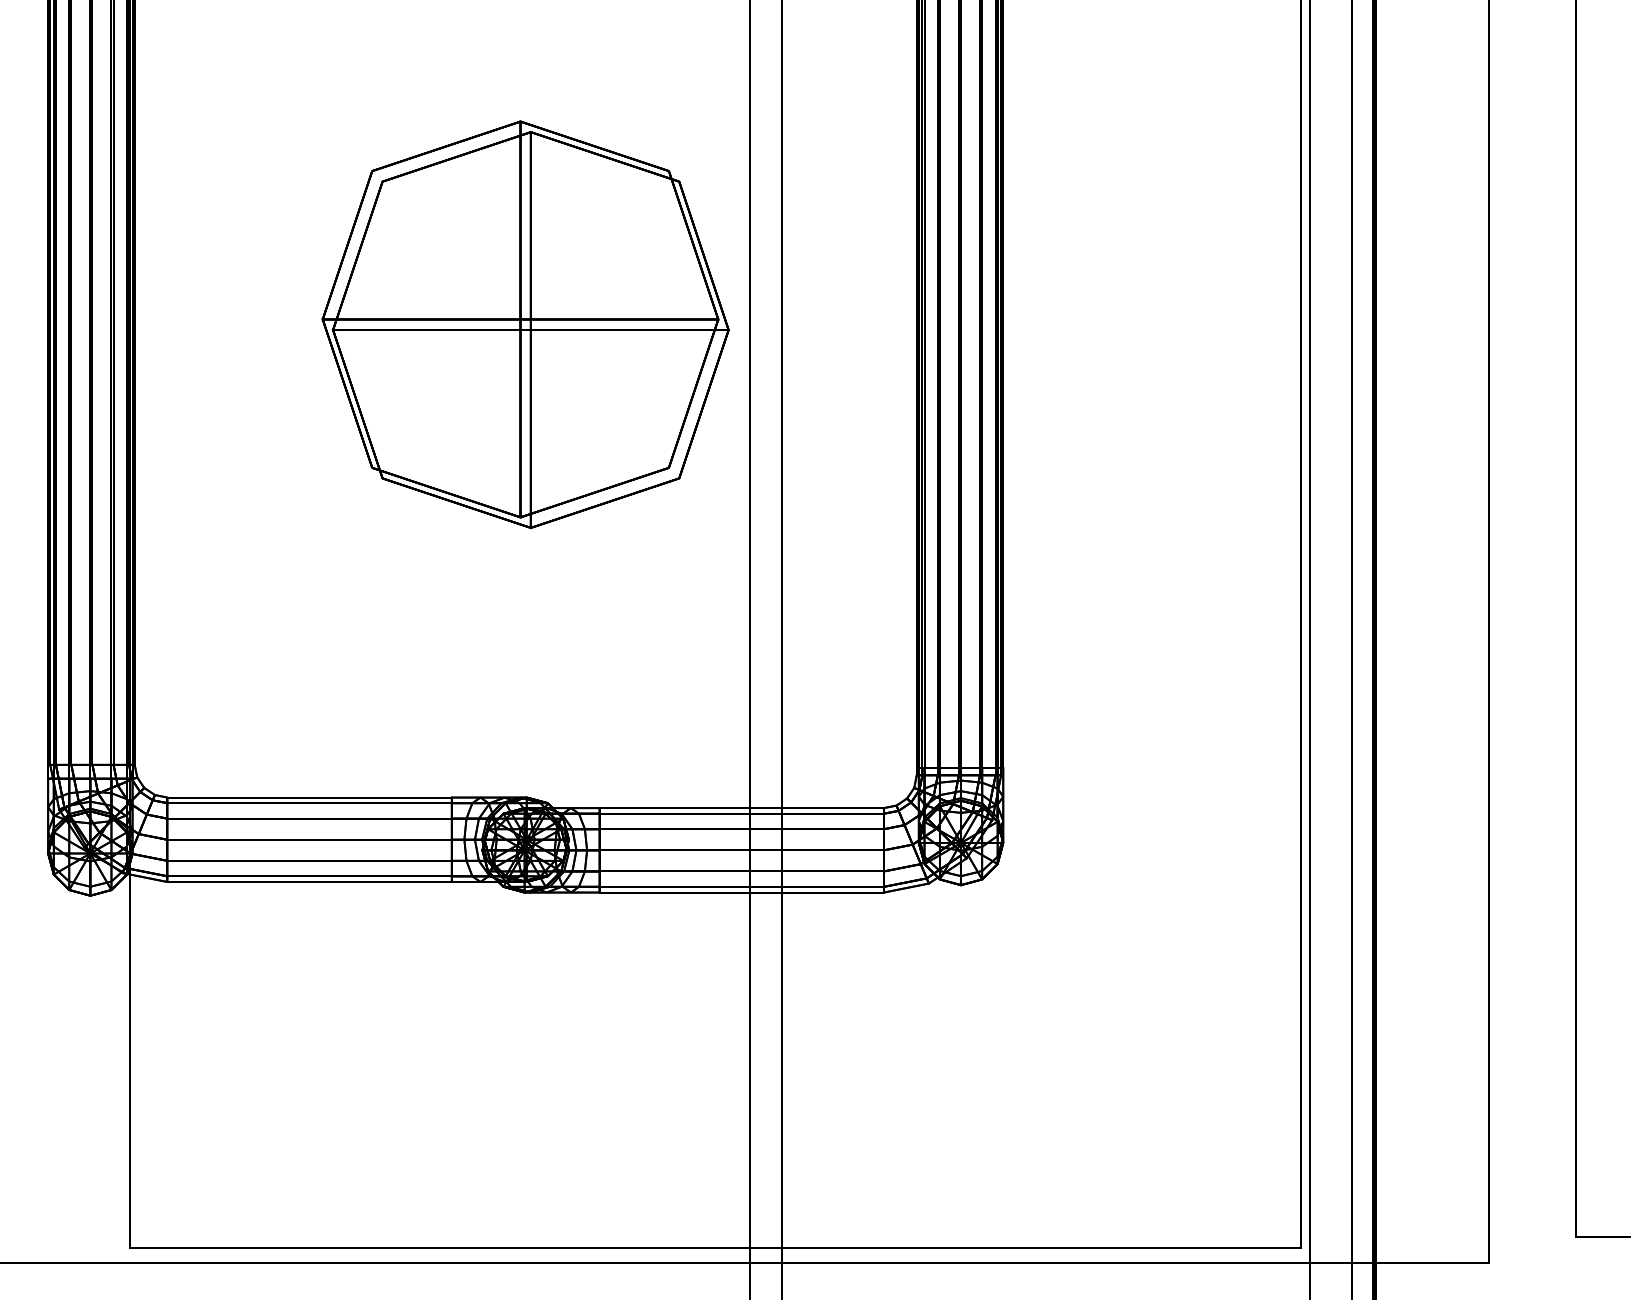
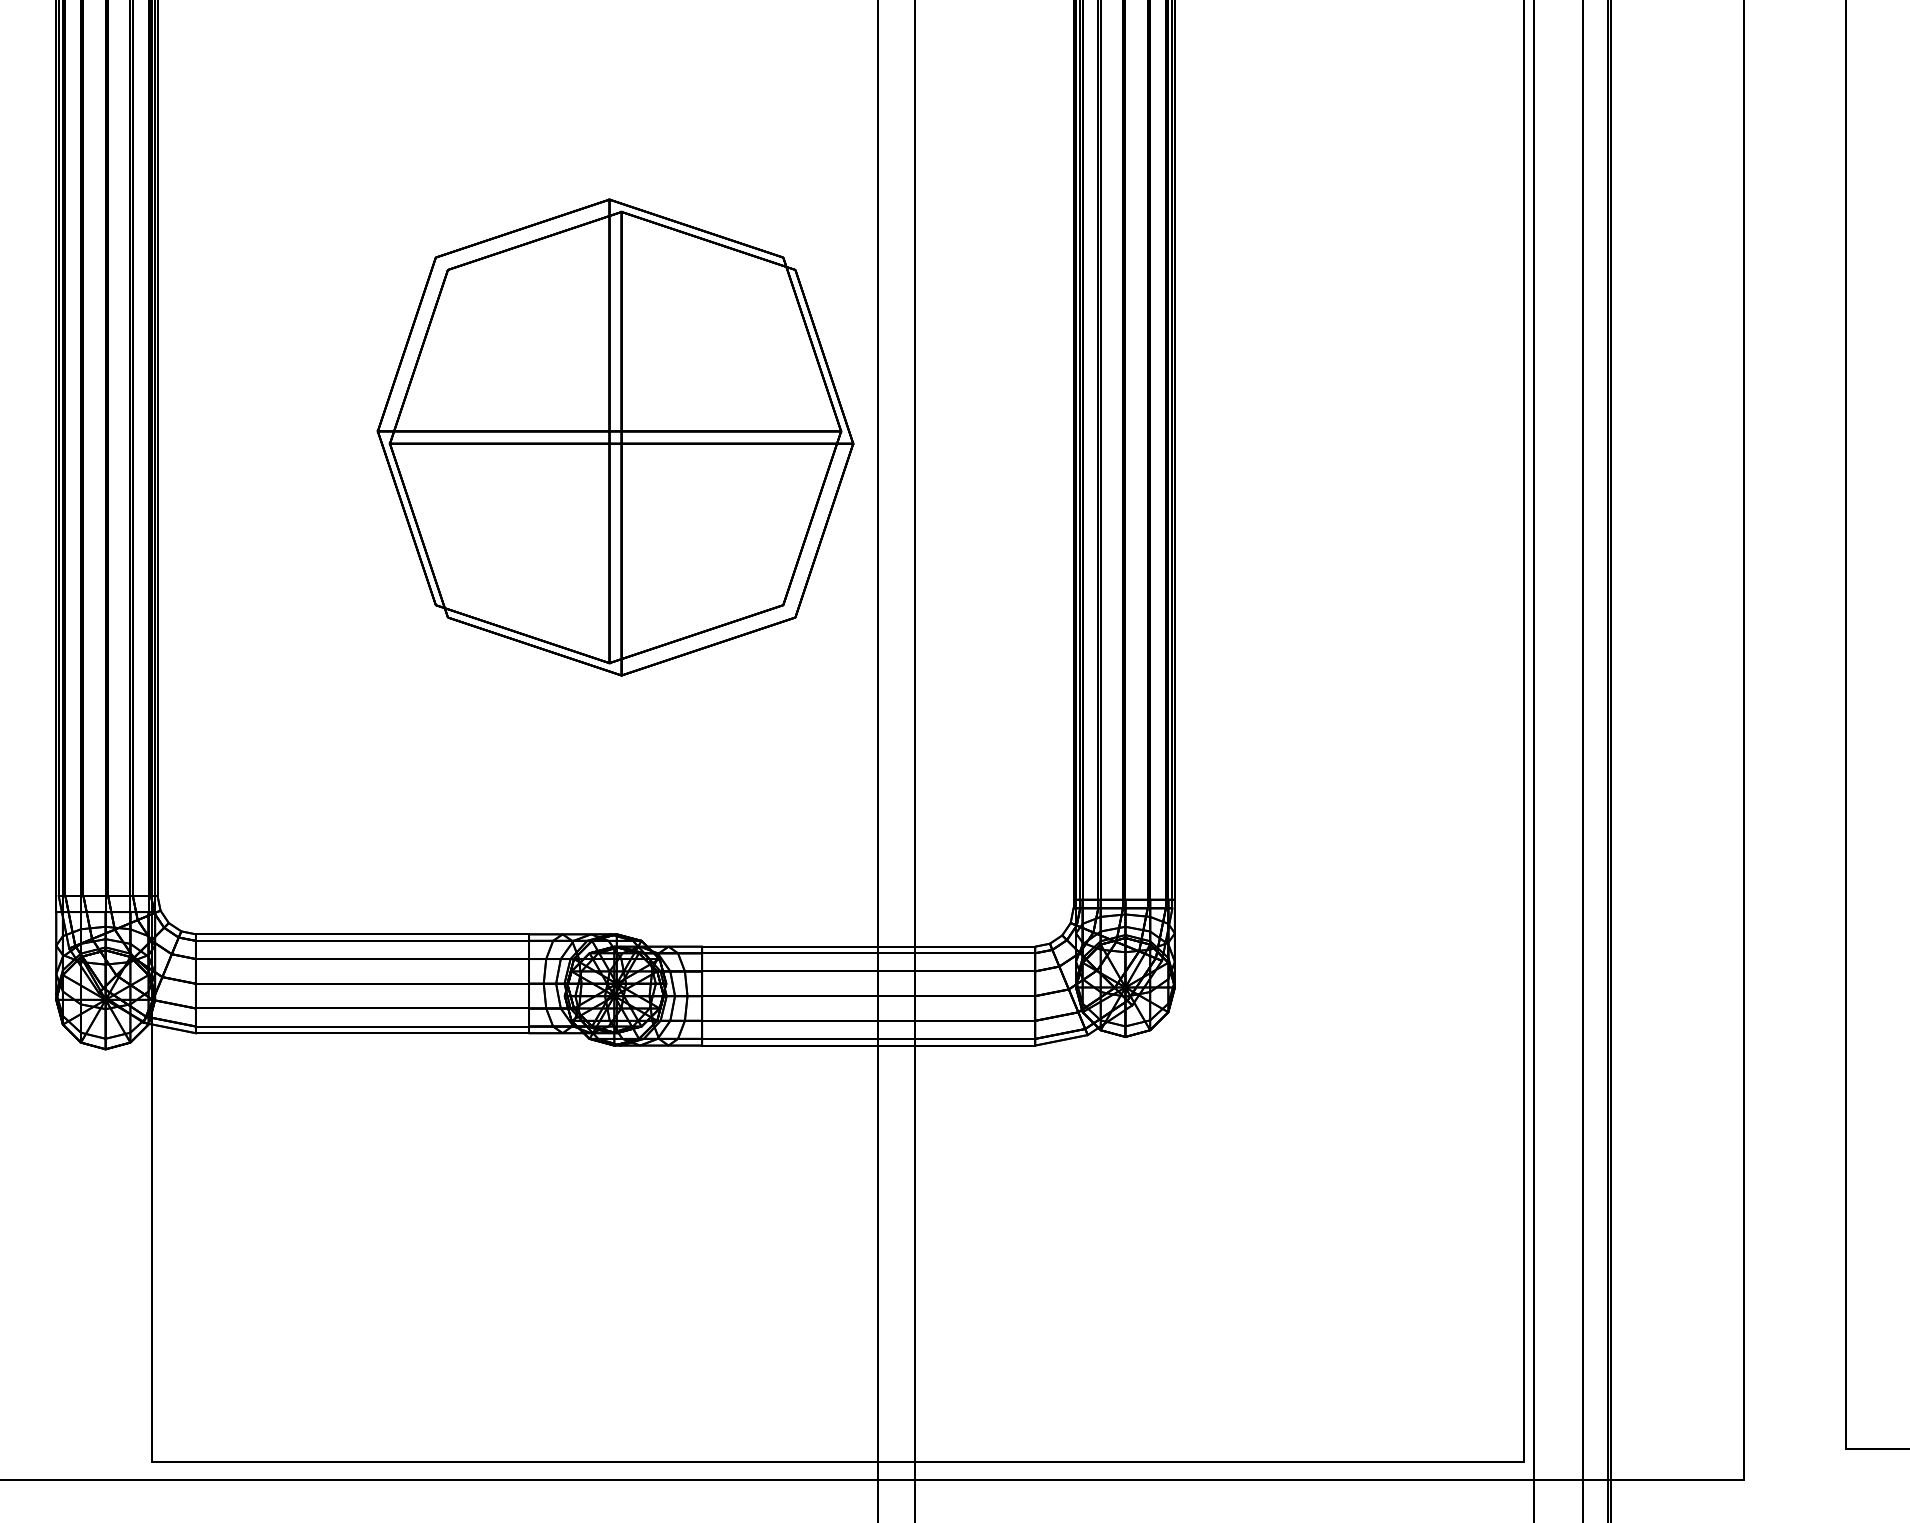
part: (525, 324) -> (615, 437), moved

